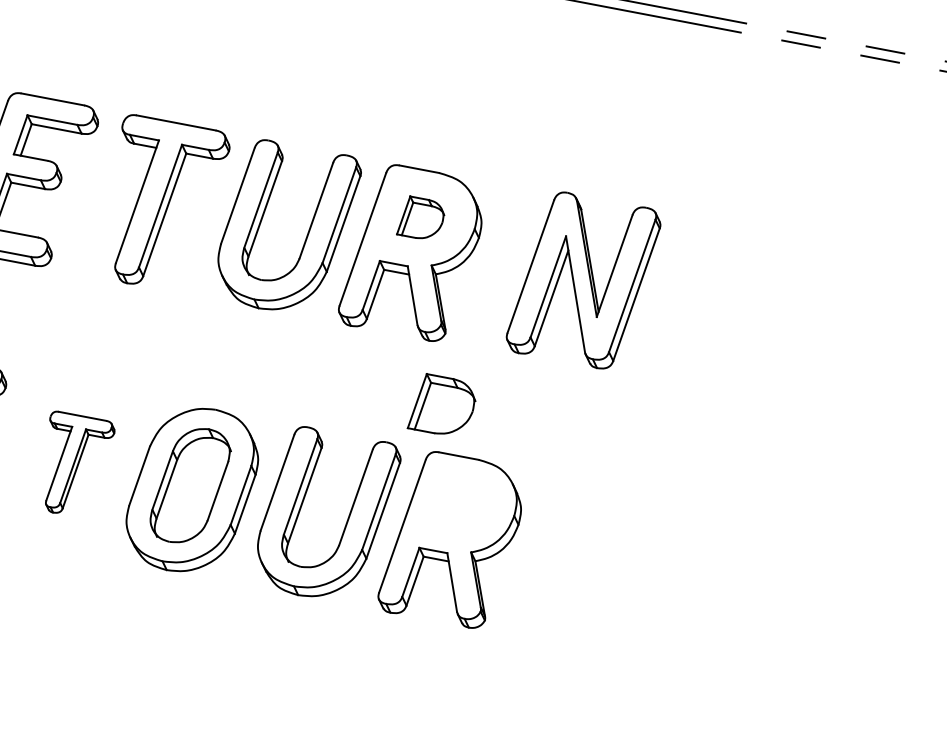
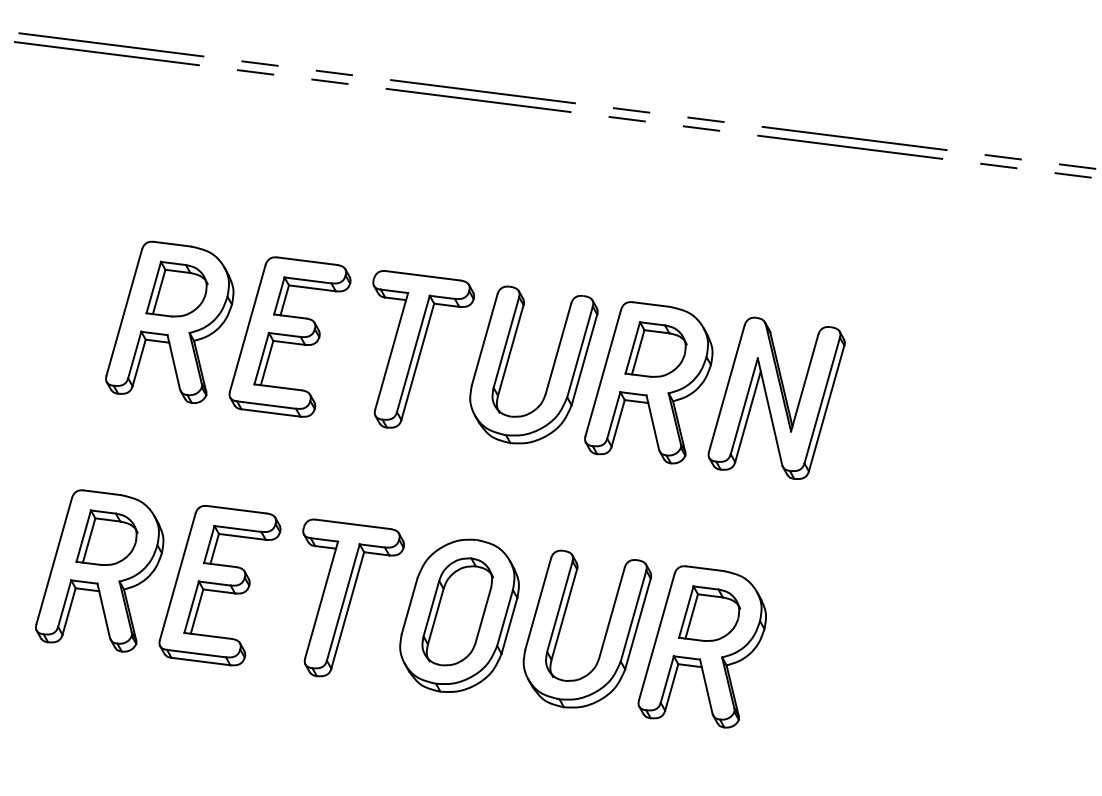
part: (420, 217) -> (655, 349), size x1.43
part: (583, 279) -> (776, 397), moved
part: (442, 404) -> (709, 613), moved
part: (79, 463) -> (353, 597), size x1.67

